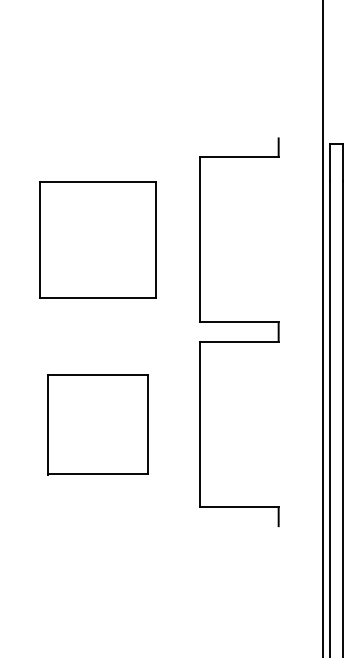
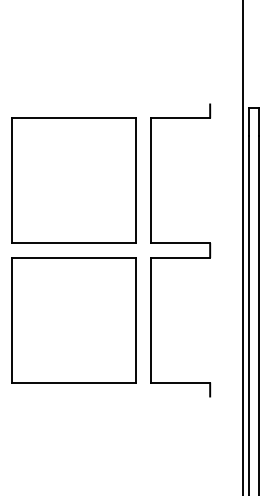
part: (97, 239) -> (73, 180), size x1.43
part: (97, 425) -> (73, 320), size x1.67

